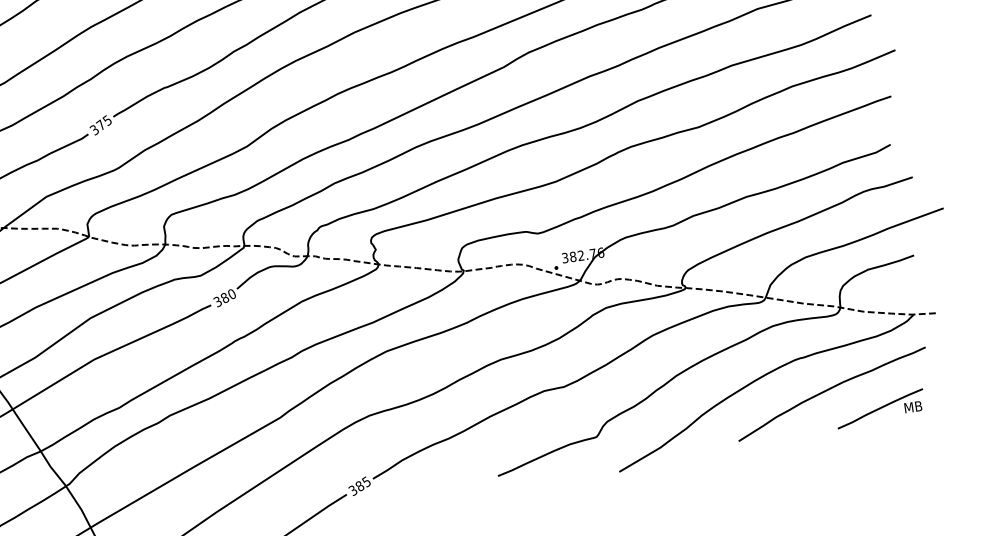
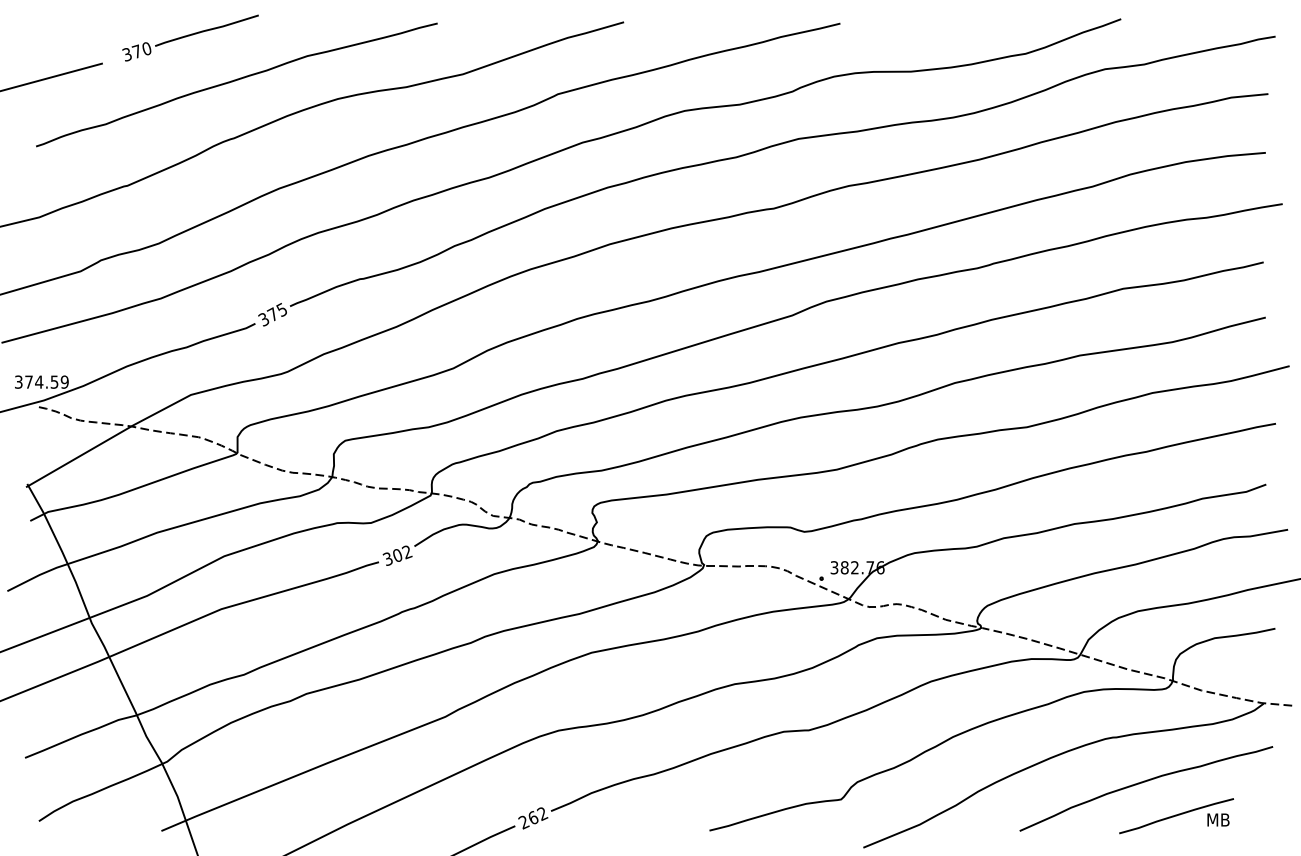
text: (228, 296) -> (402, 554), 380 -> 302
part: (880, 409) -> (1176, 816), moved
text: (359, 485) -> (533, 817), 385 -> 262

